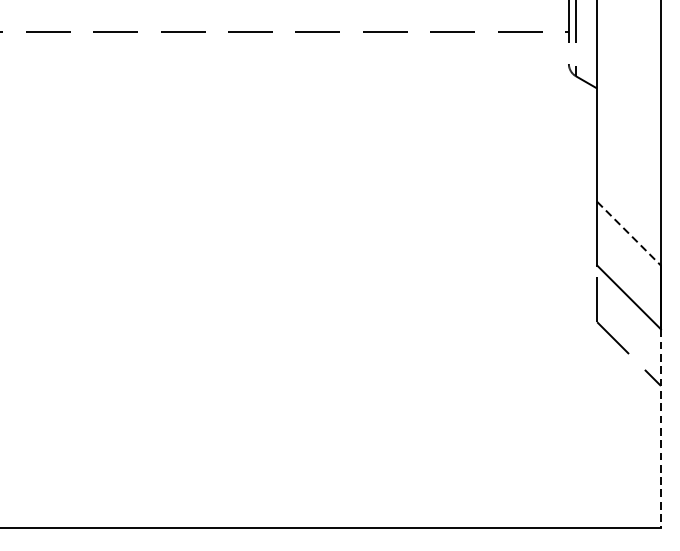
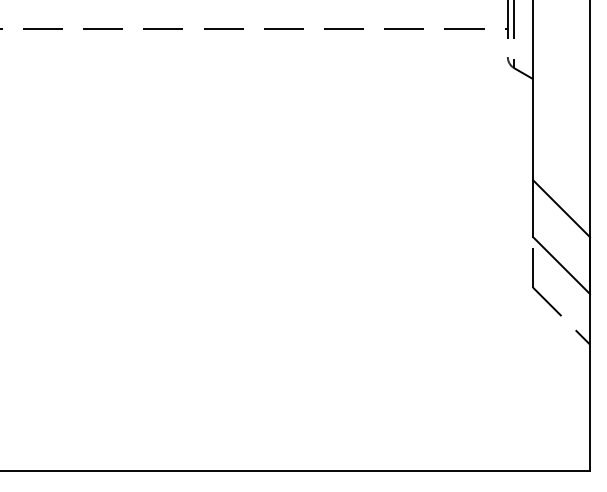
line: (629, 234) -> (561, 209), dashed -> solid
line: (661, 429) -> (590, 383), dashed -> solid

